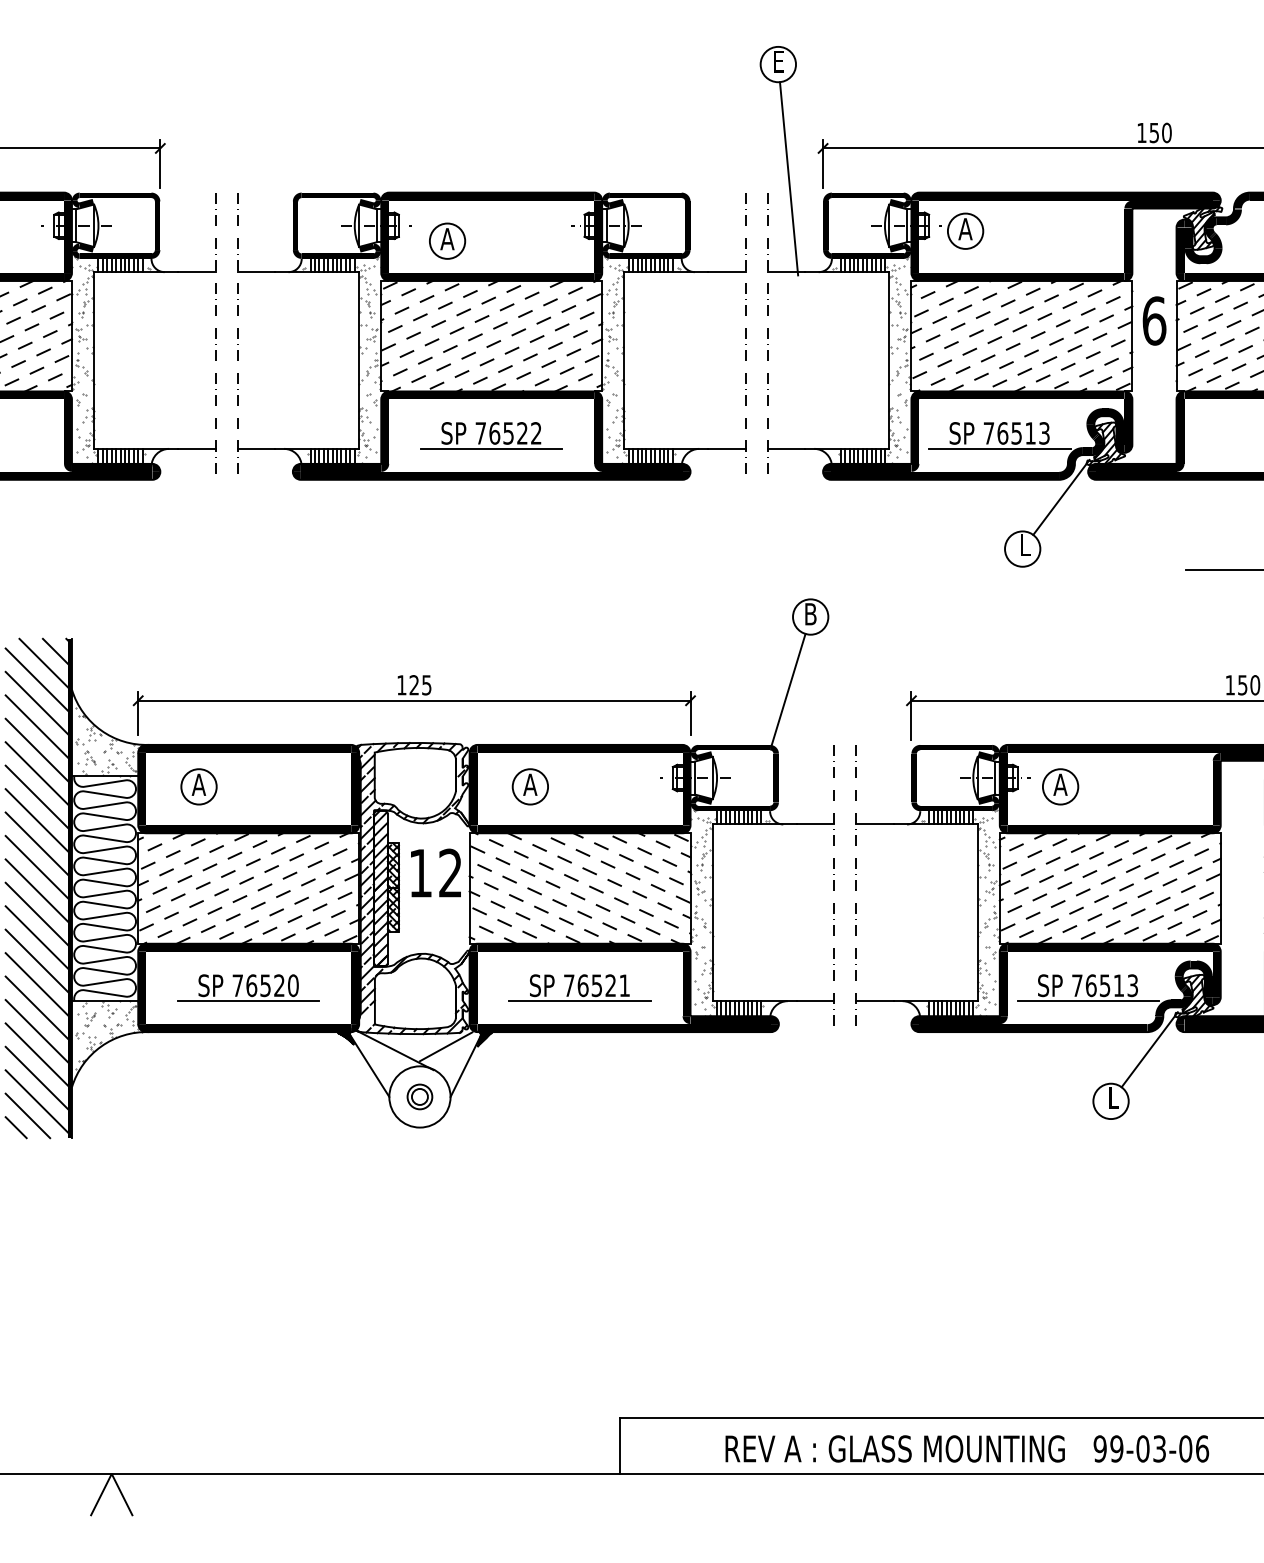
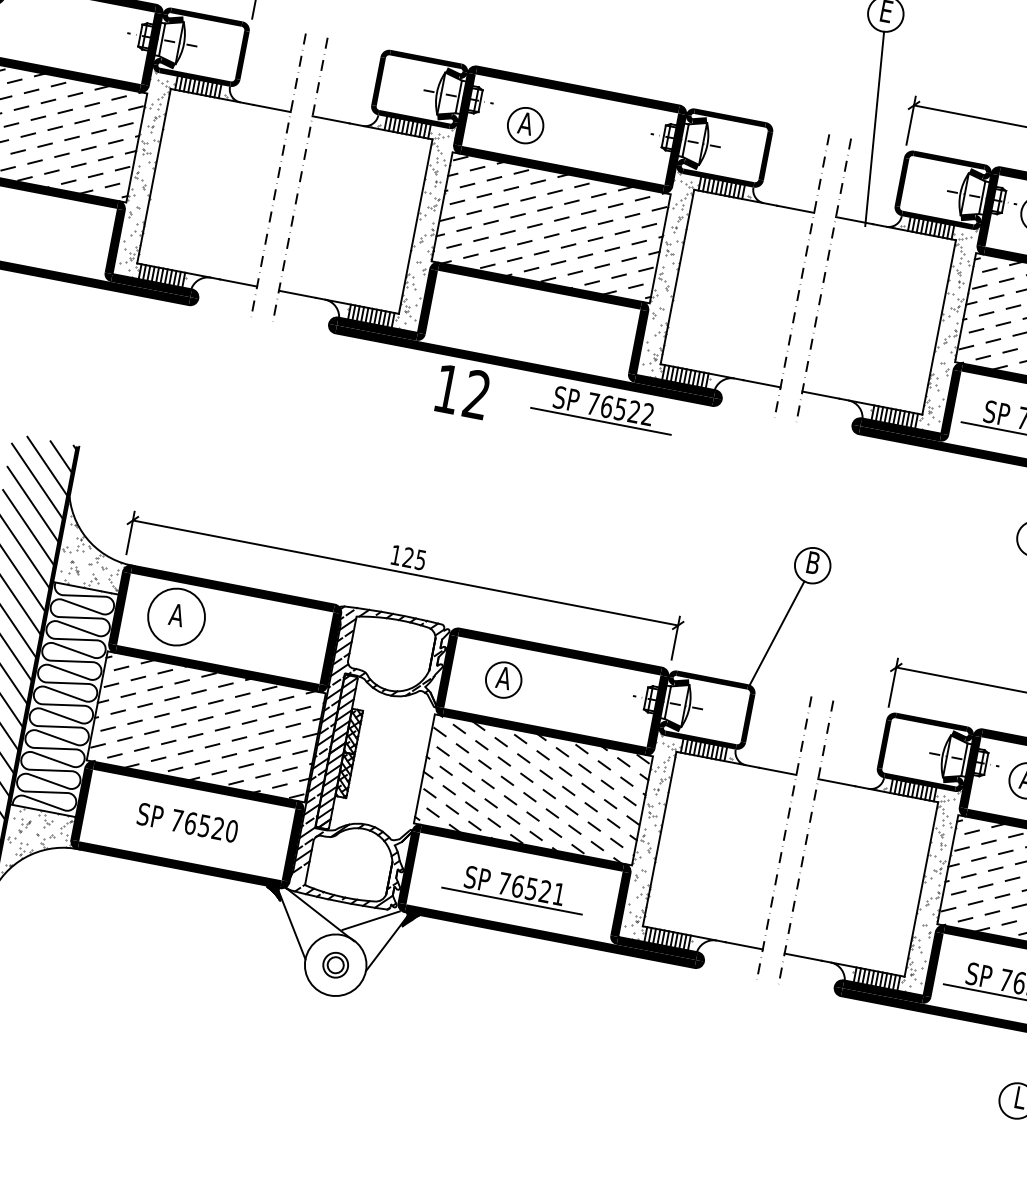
part: (491, 435) -> (603, 408), moved
circle: (198, 786) -> (176, 616), size x1.6
text: (435, 872) -> (462, 391), moved
line: (248, 1001) -> (184, 838), removed

